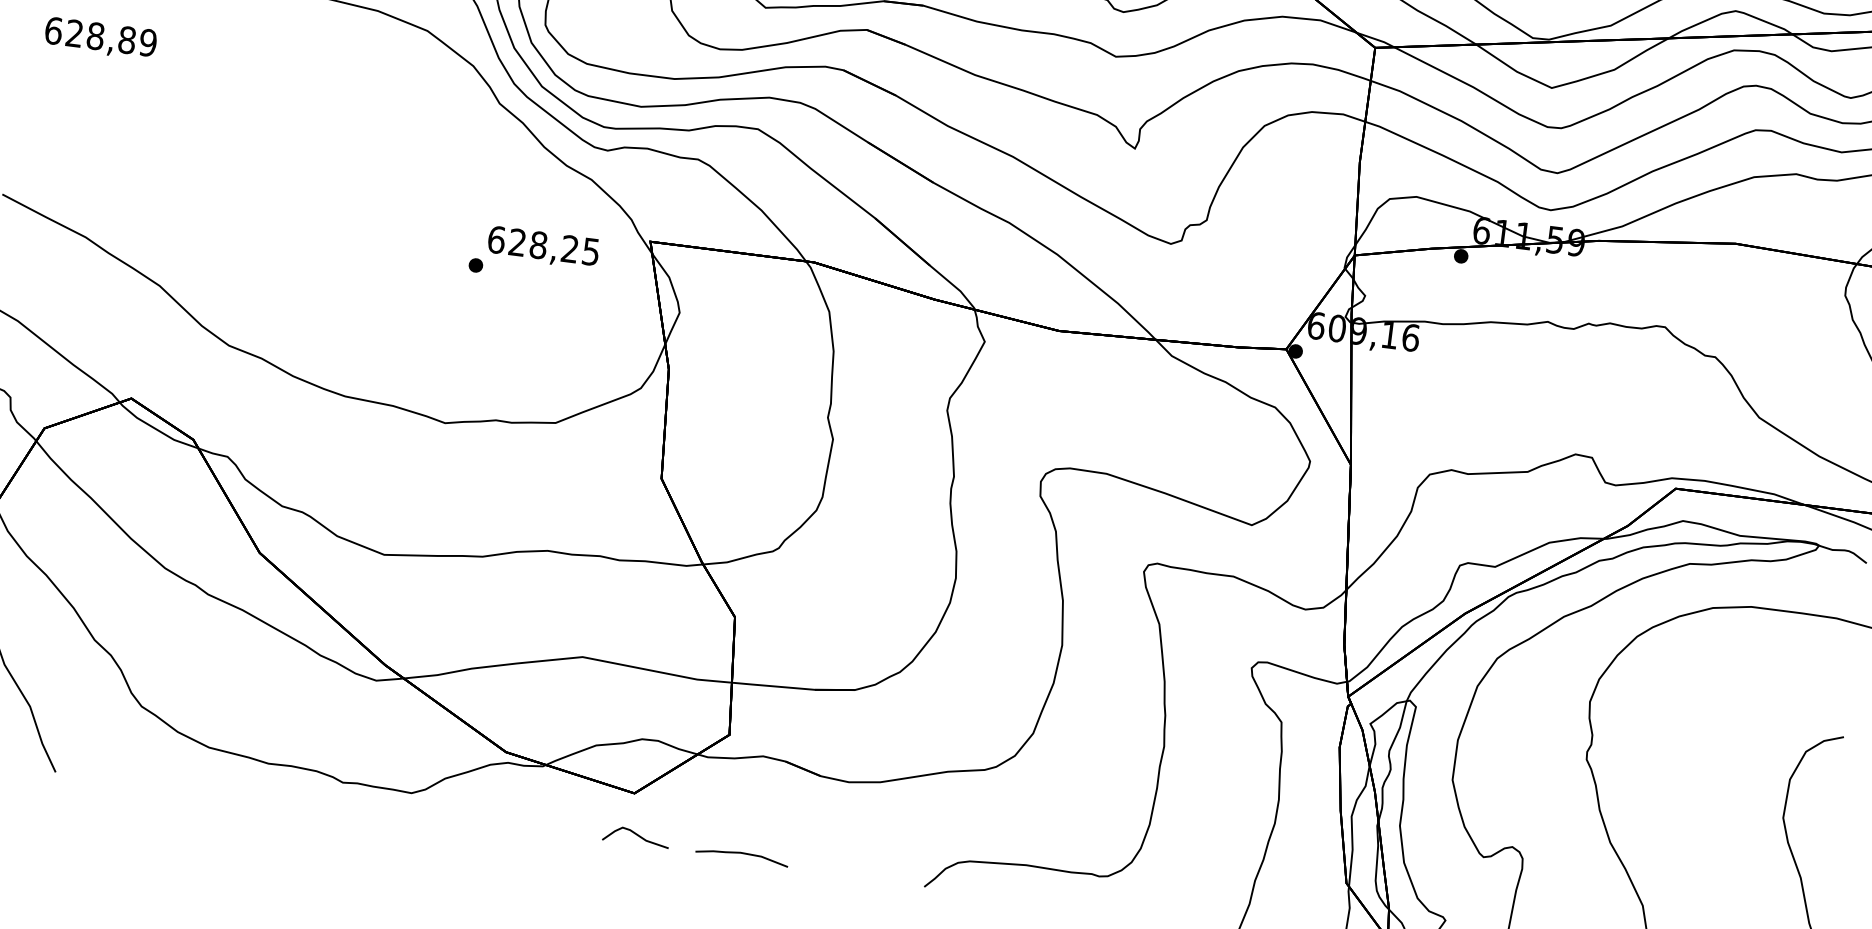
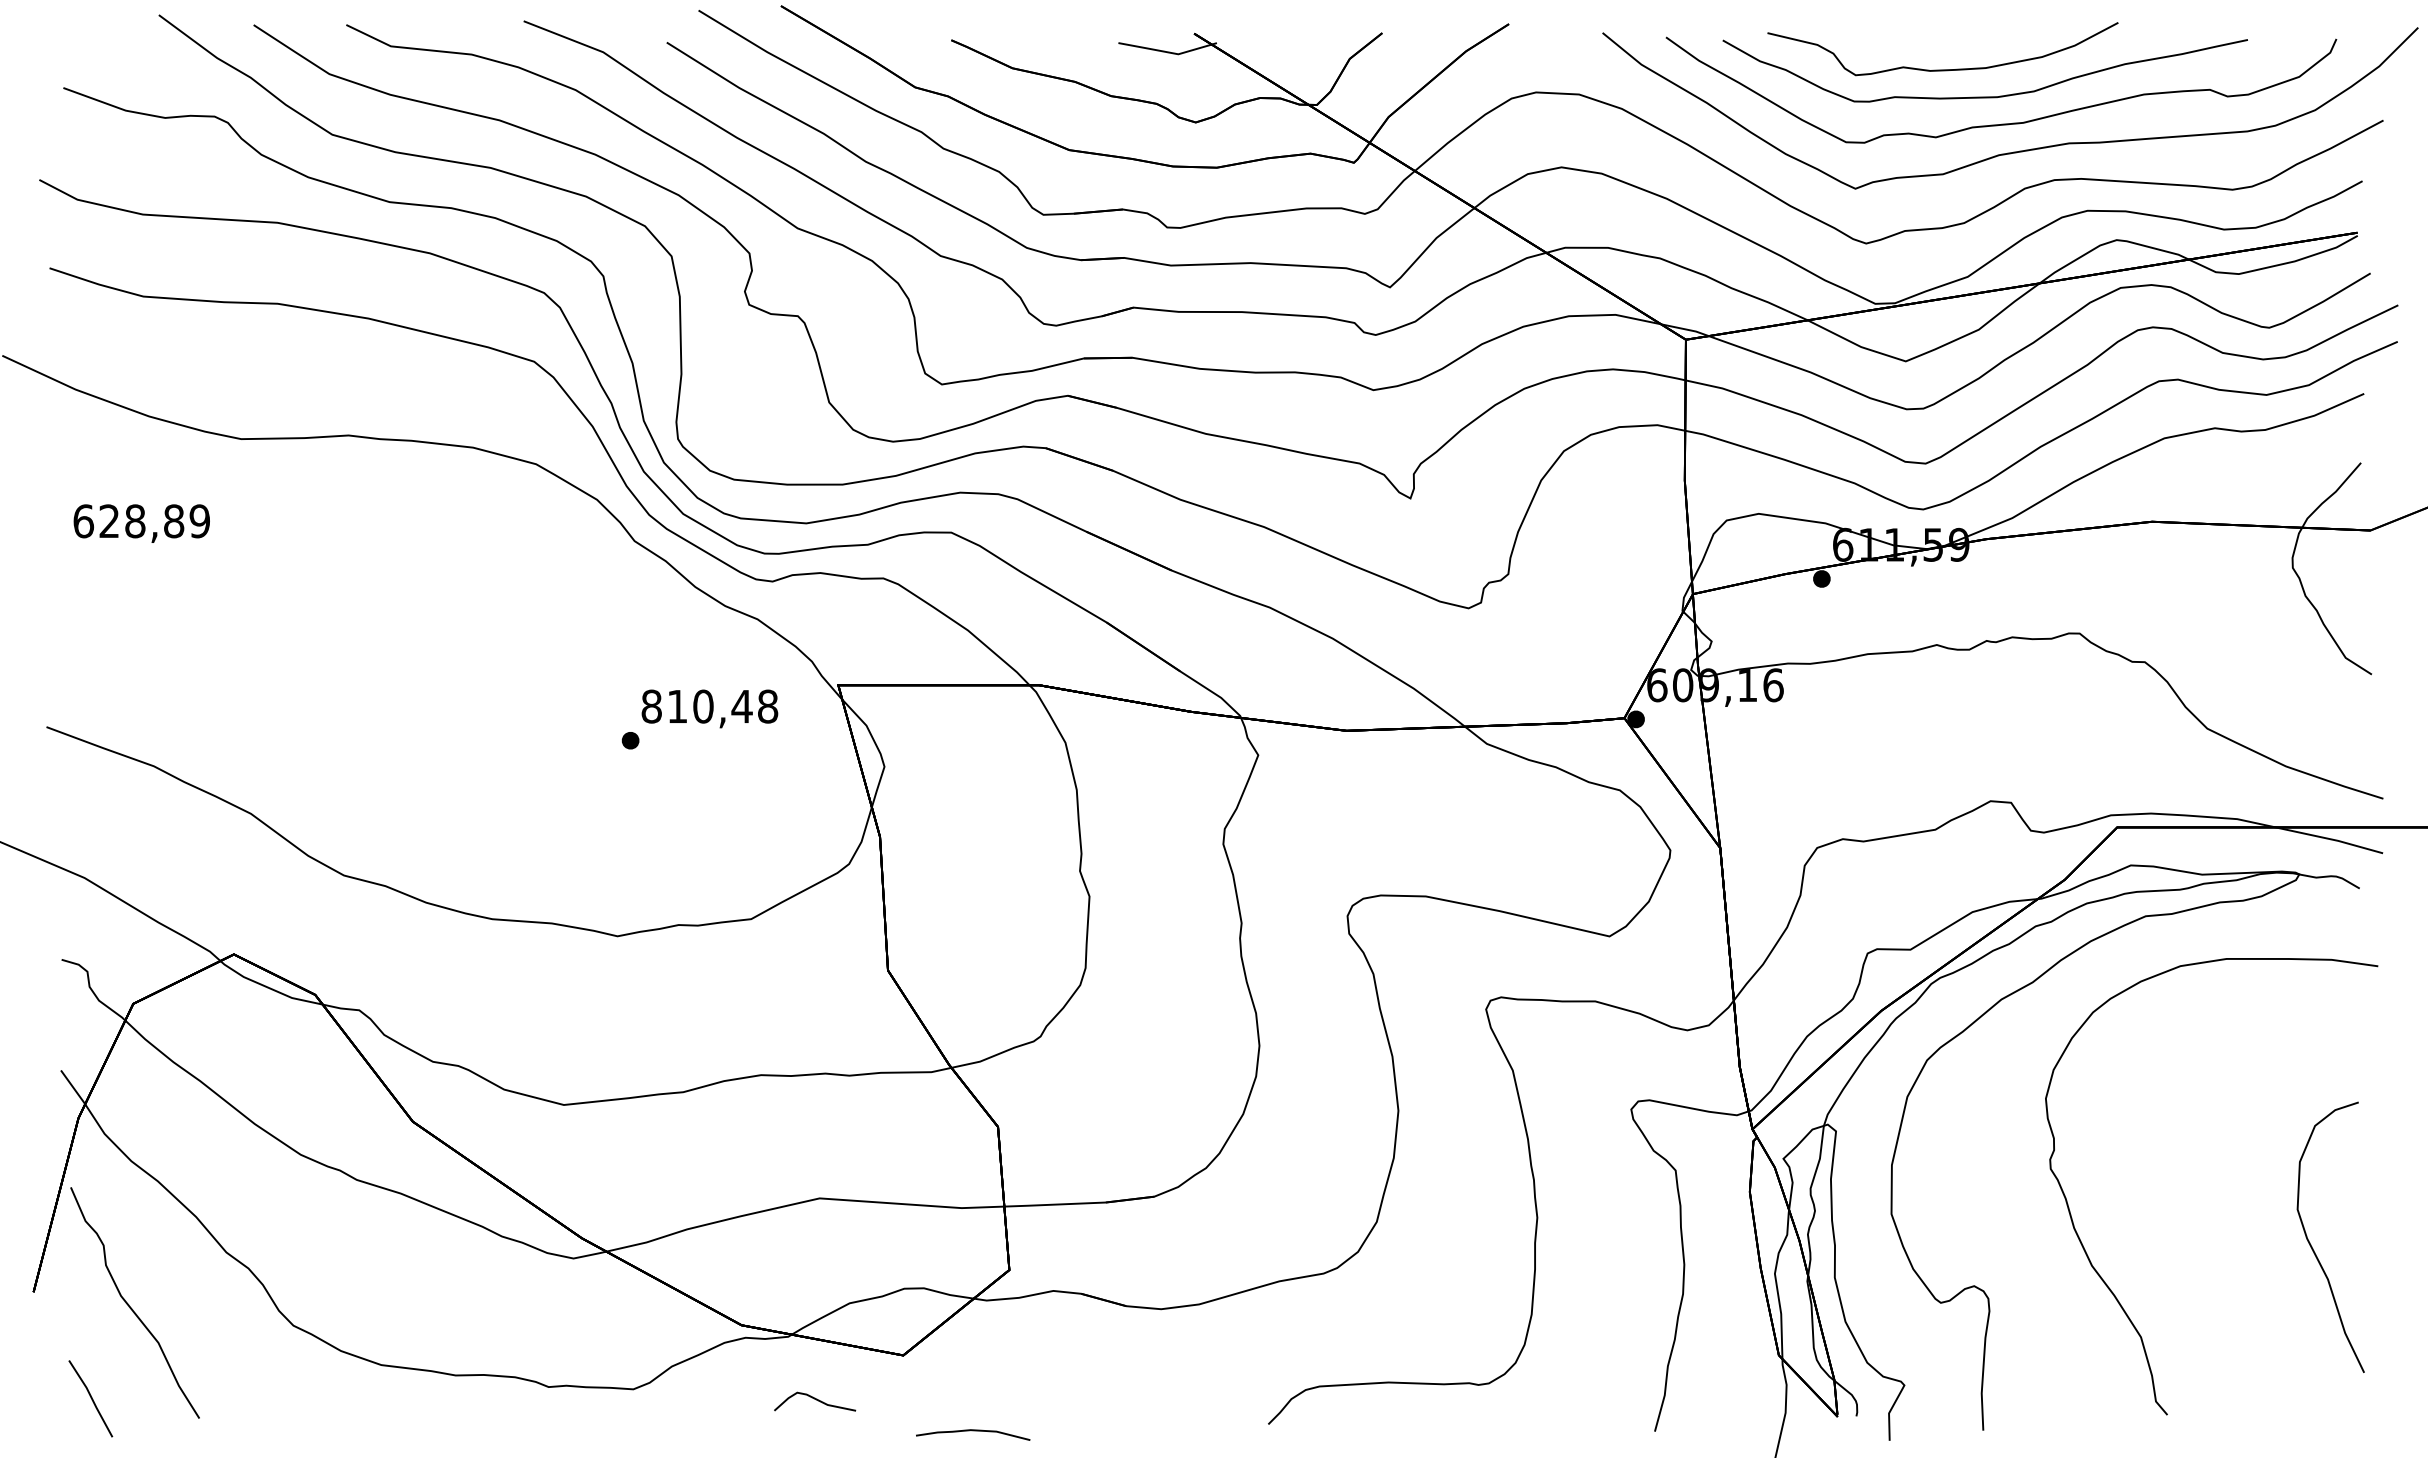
text: (543, 245) -> (709, 706), 628,25 -> 810,48
curve: (637, 835) -> (816, 1400), moved
curve: (742, 854) -> (973, 1431), moved

